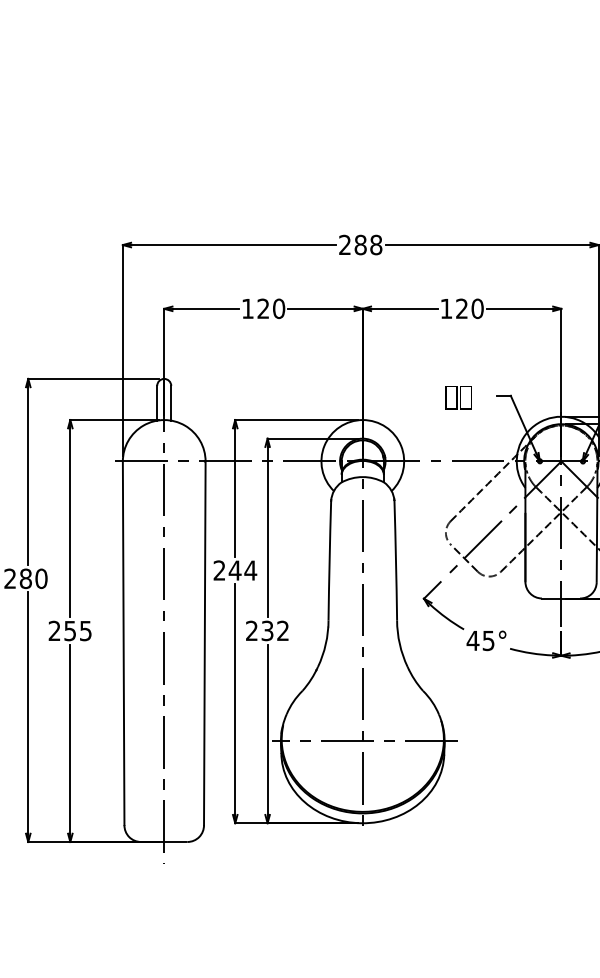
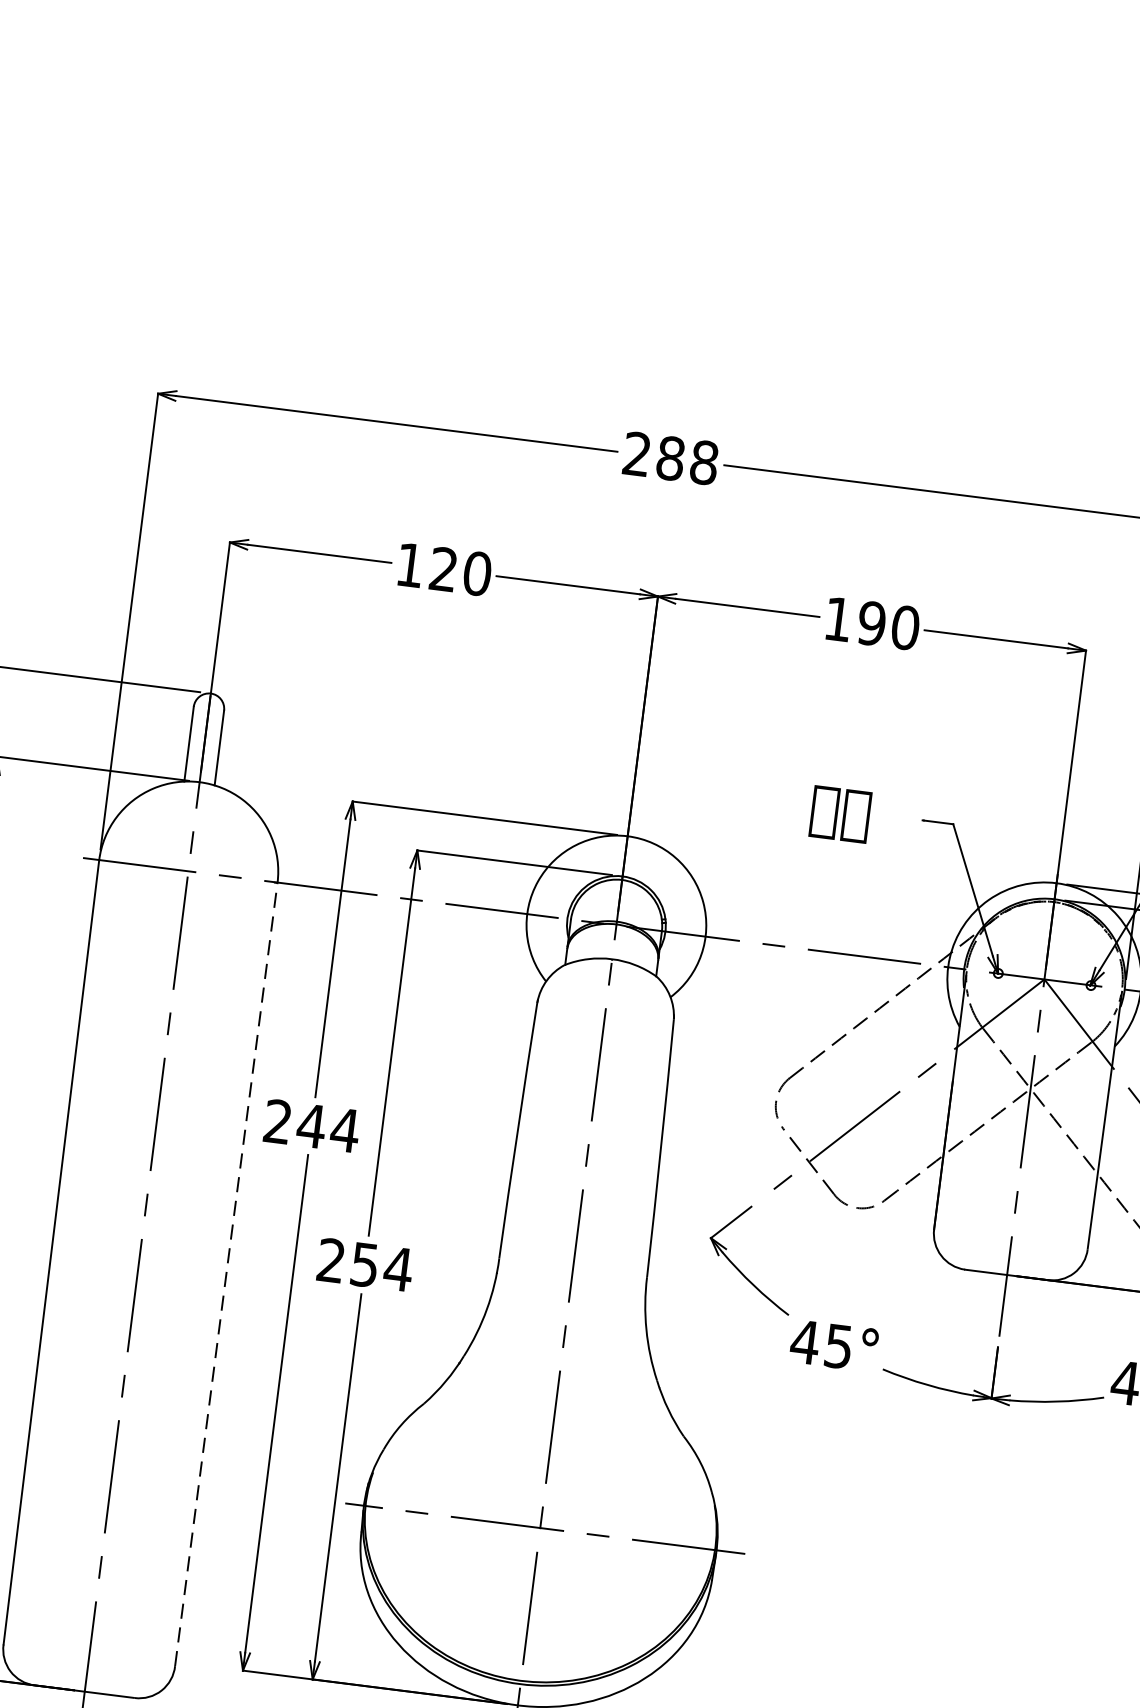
text: (461, 308) -> (870, 622), 120 -> 190
text: (275, 630) -> (382, 1266), 232 -> 254
line: (204, 643) -> (225, 1274), solid -> dashed

